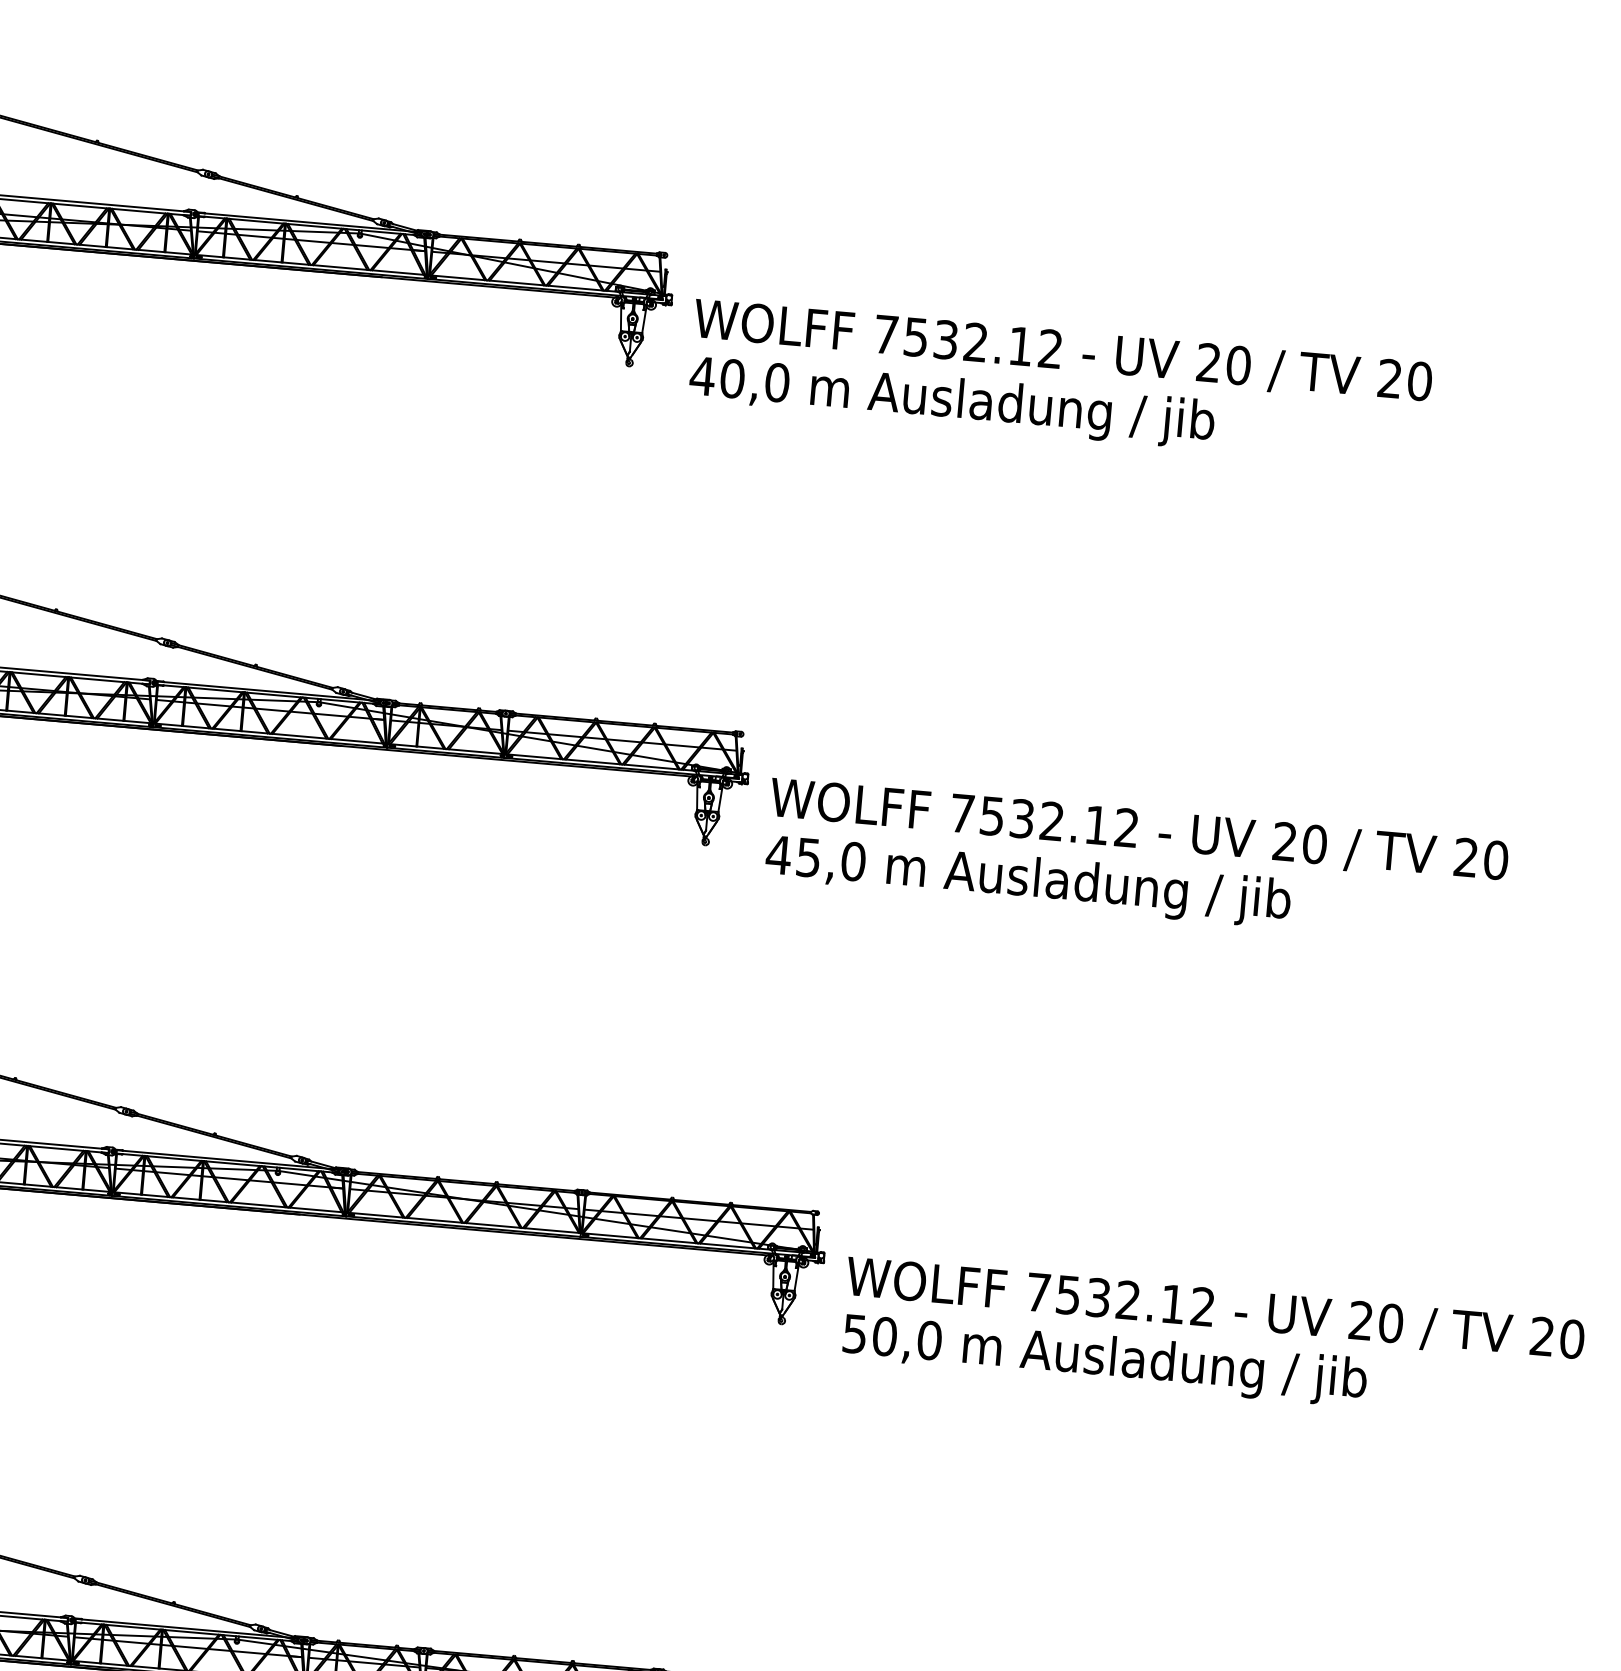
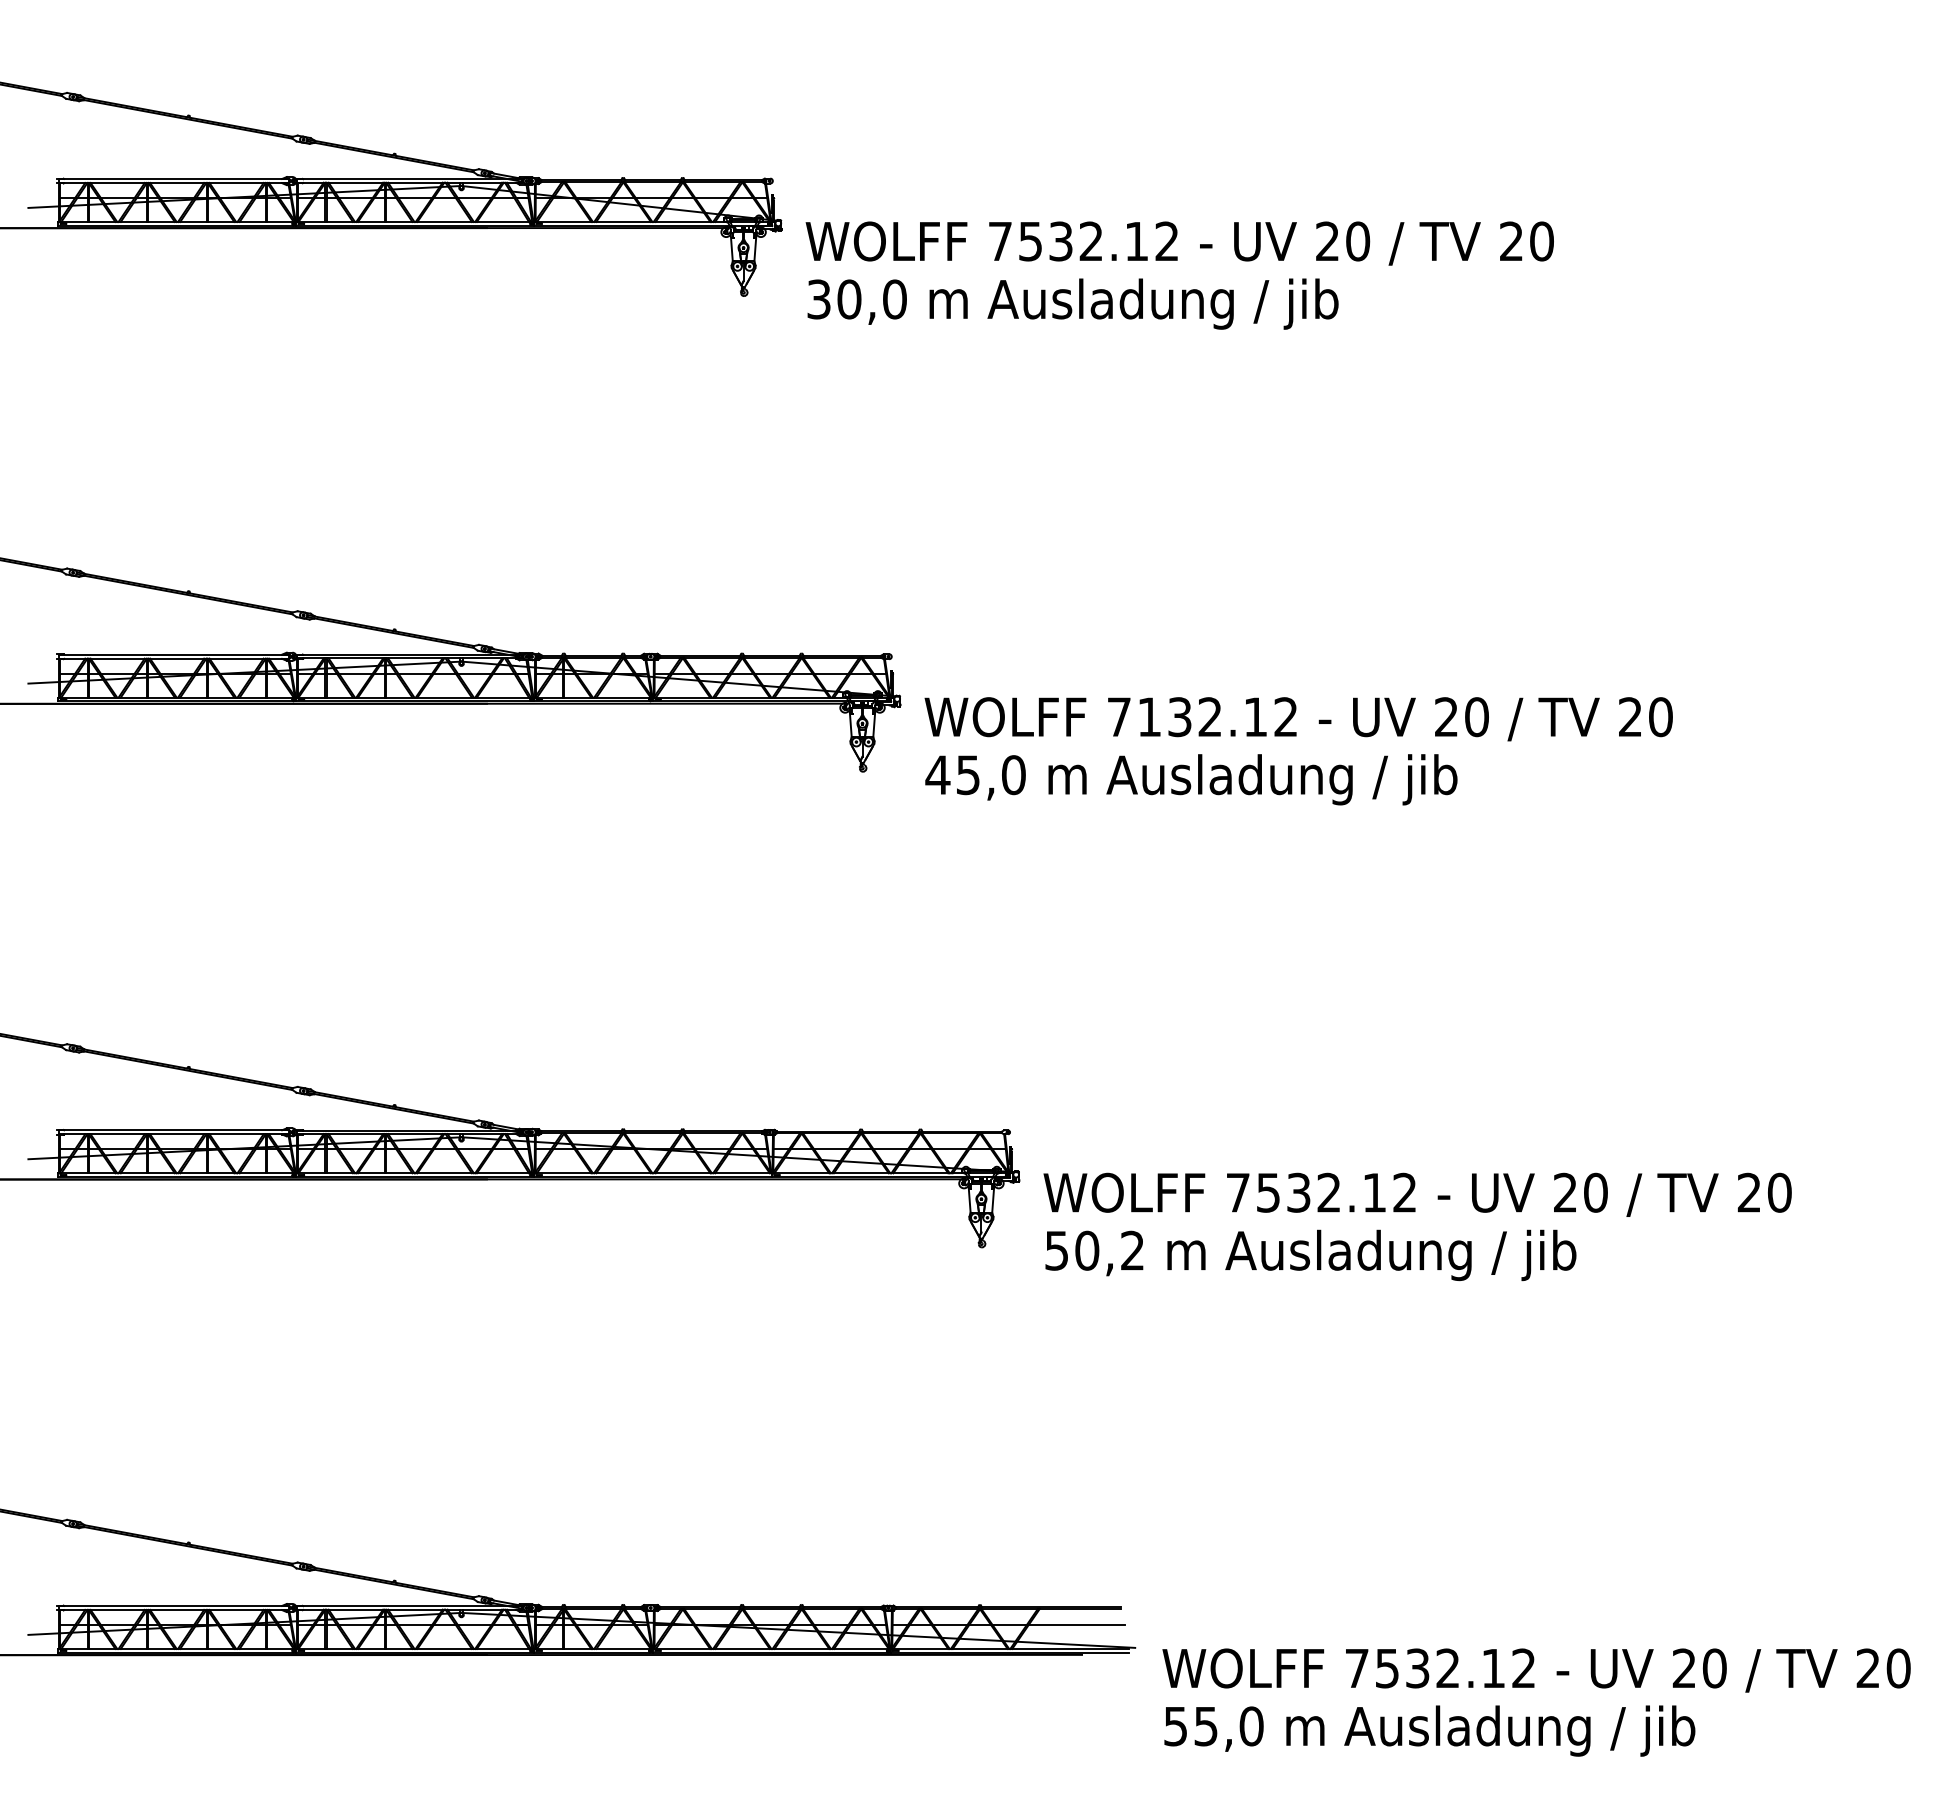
text: (702, 376) -> (818, 299), 40,0 -> 30,0
text: (992, 816) -> (1149, 717), 7532.12 -> 7132.12
text: (929, 1340) -> (1132, 1250), 50,0 -> 50,2

